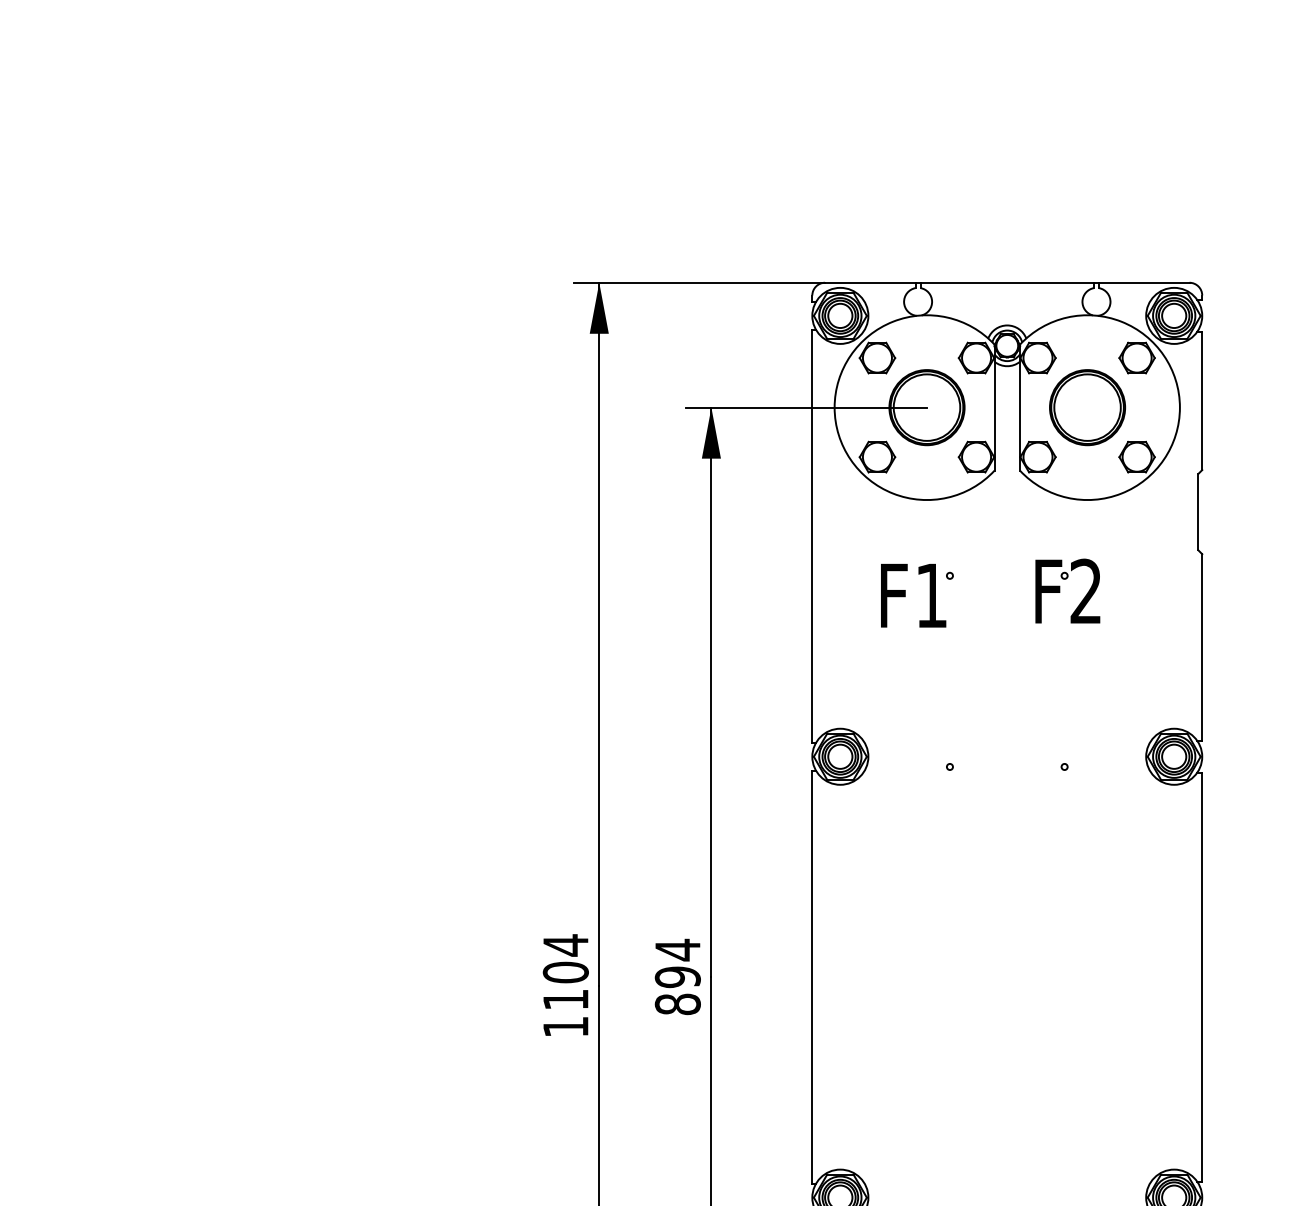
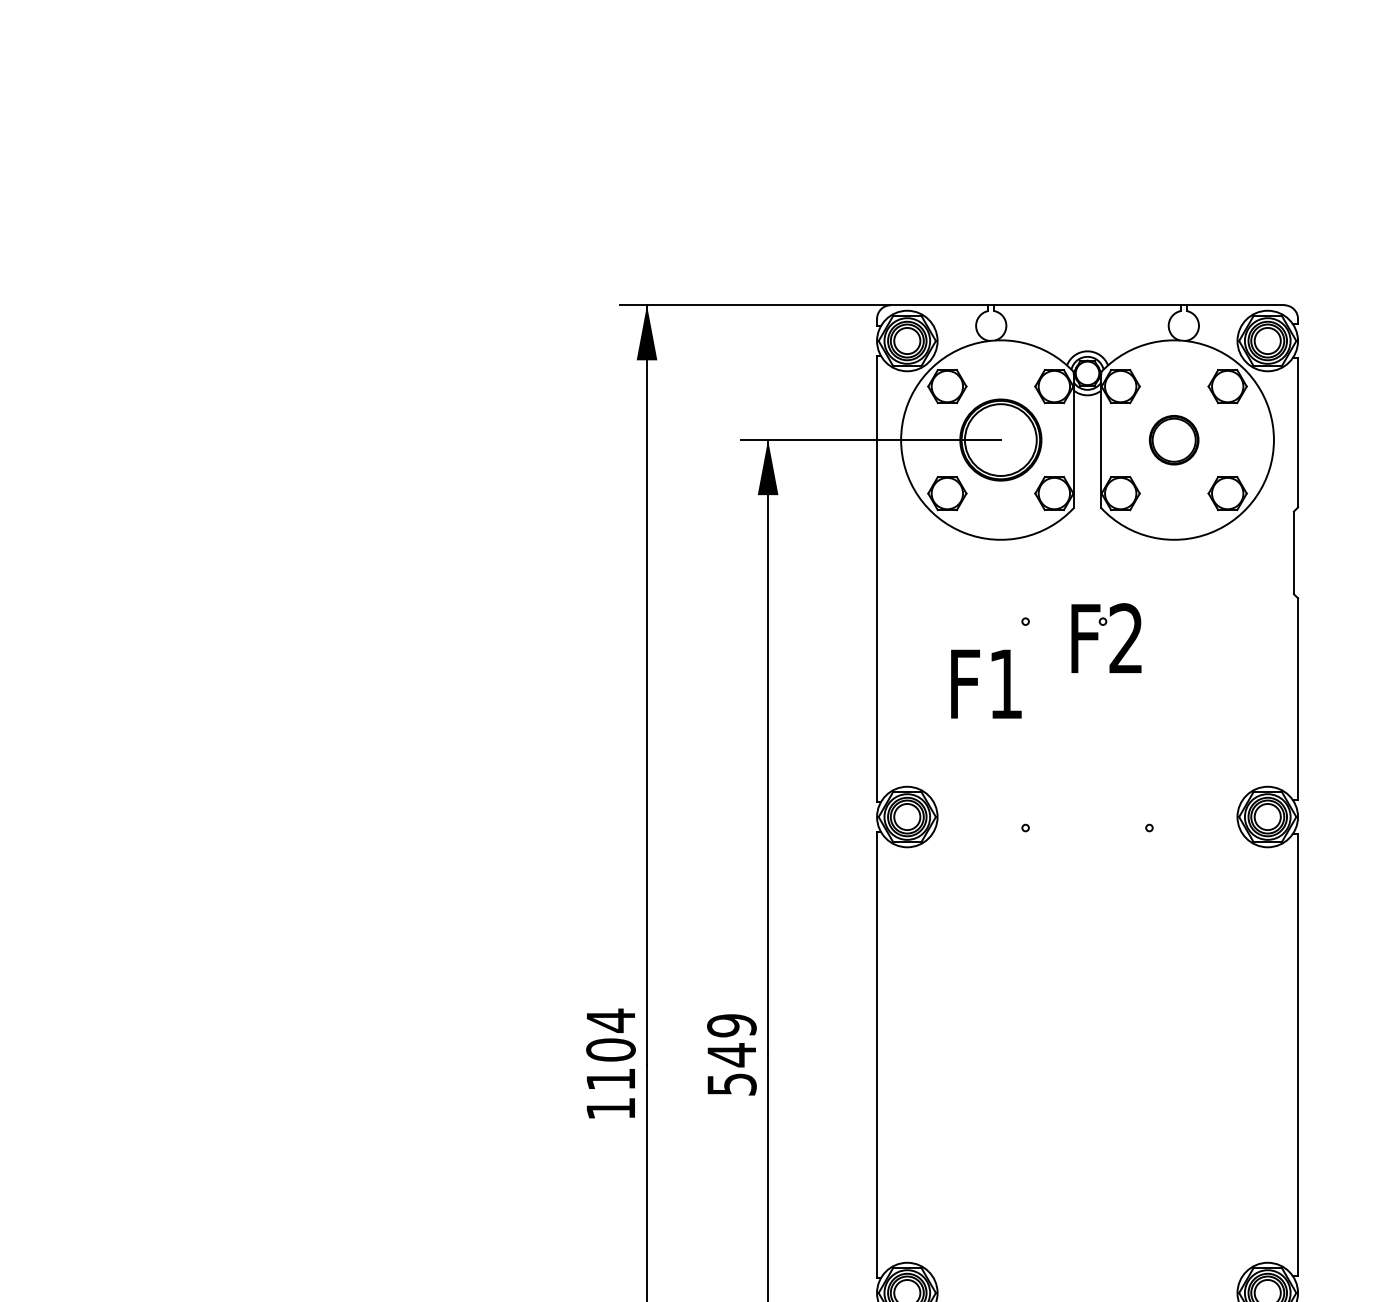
part: (1087, 407) -> (1174, 439), size x0.6
part: (1060, 590) -> (1098, 637), moved
text: (913, 595) -> (986, 683), moved
text: (677, 976) -> (731, 1054), 894 -> 549

